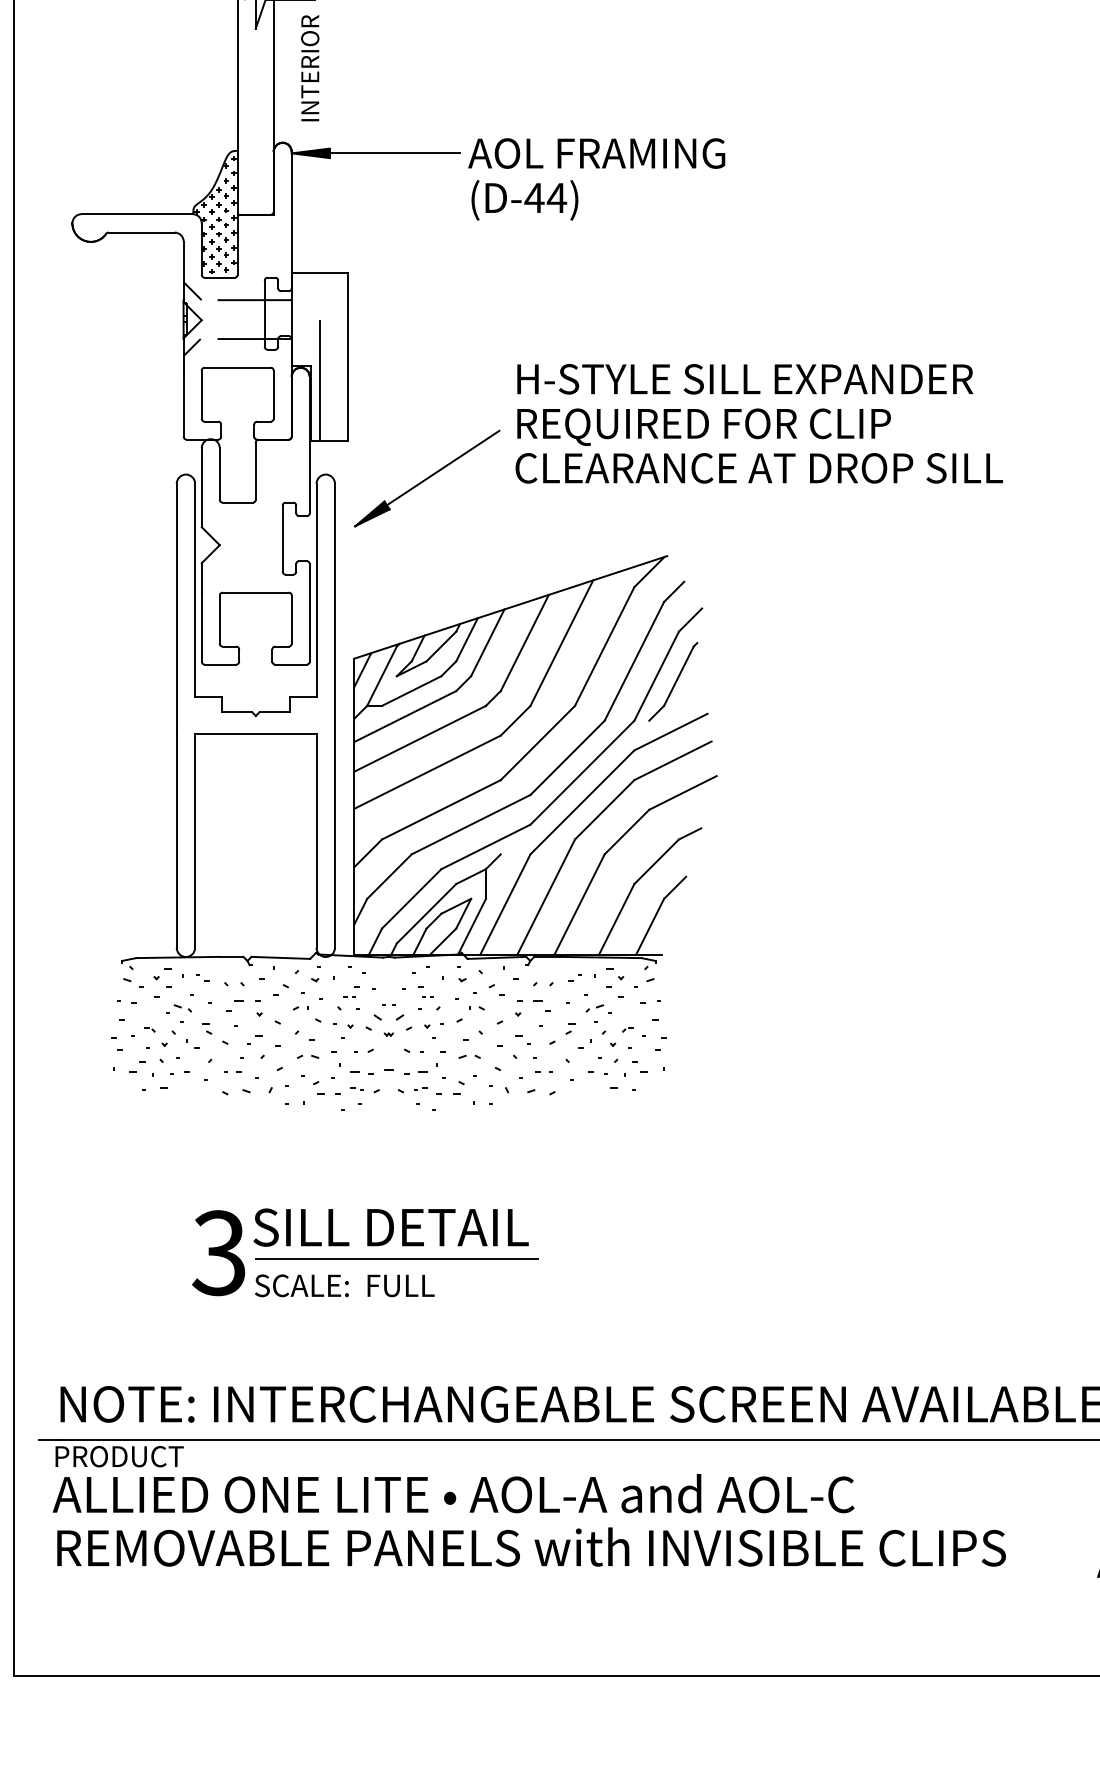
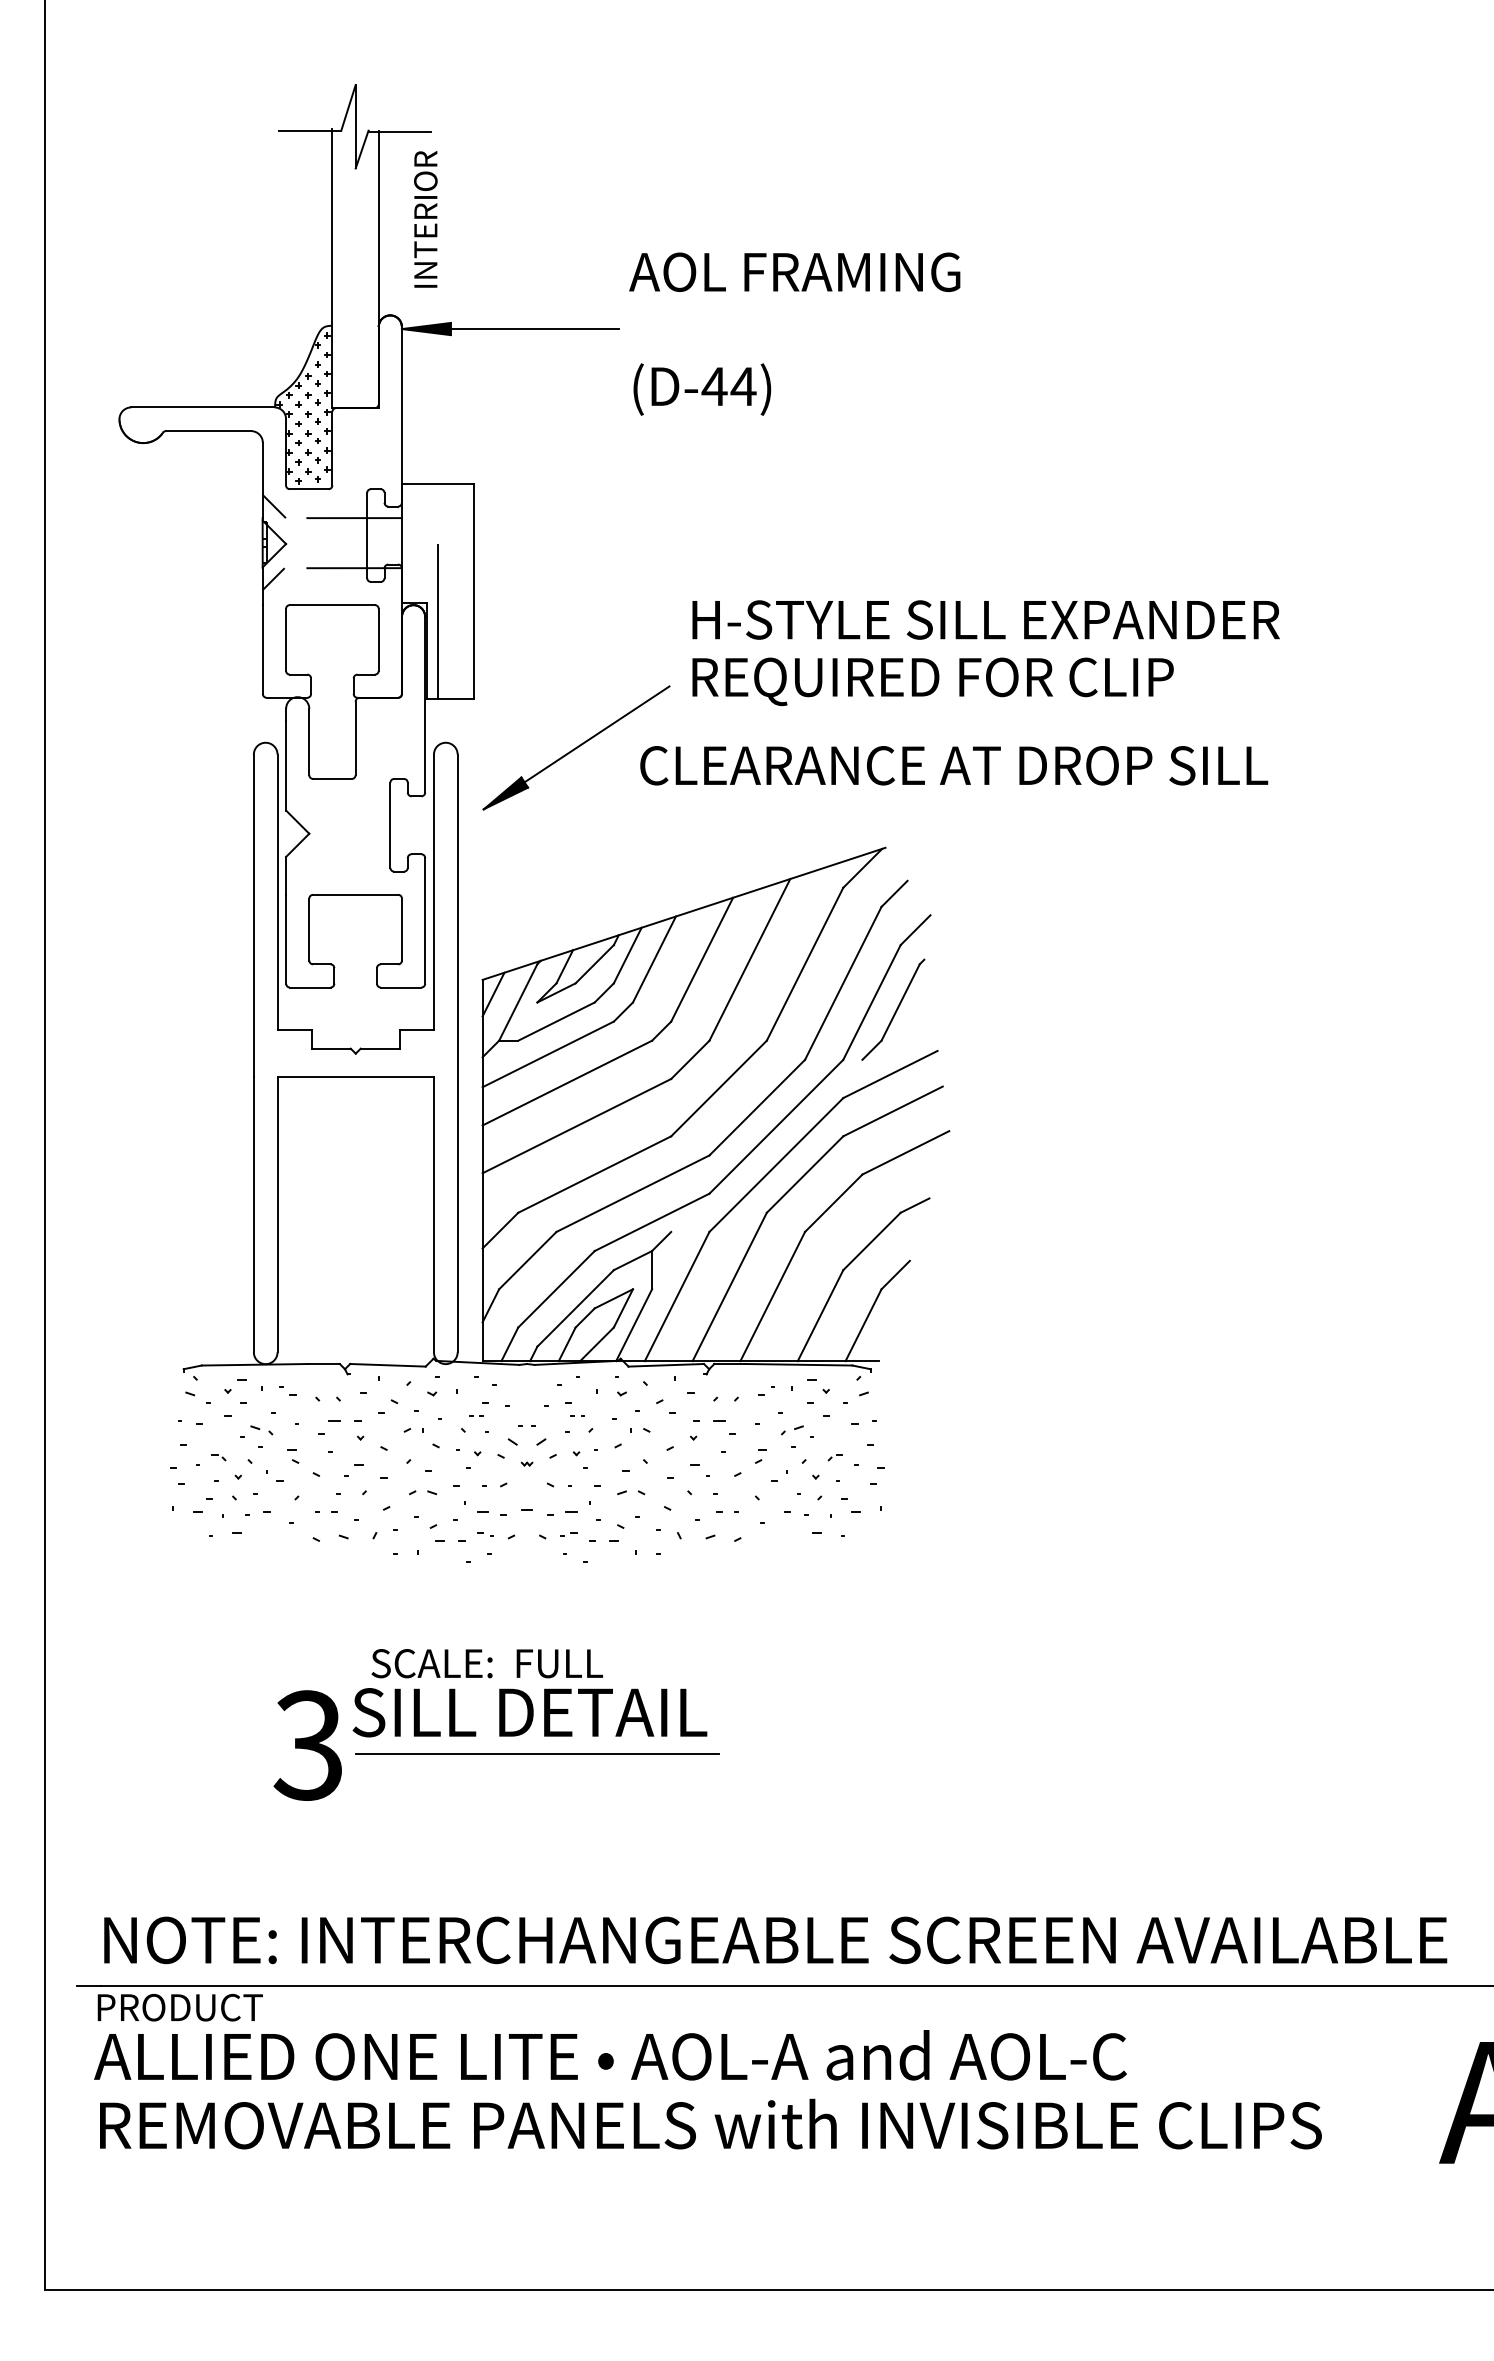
text: (596, 152) -> (794, 271), moved
text: (759, 468) -> (954, 765), moved
text: (344, 1285) -> (486, 1663), moved

